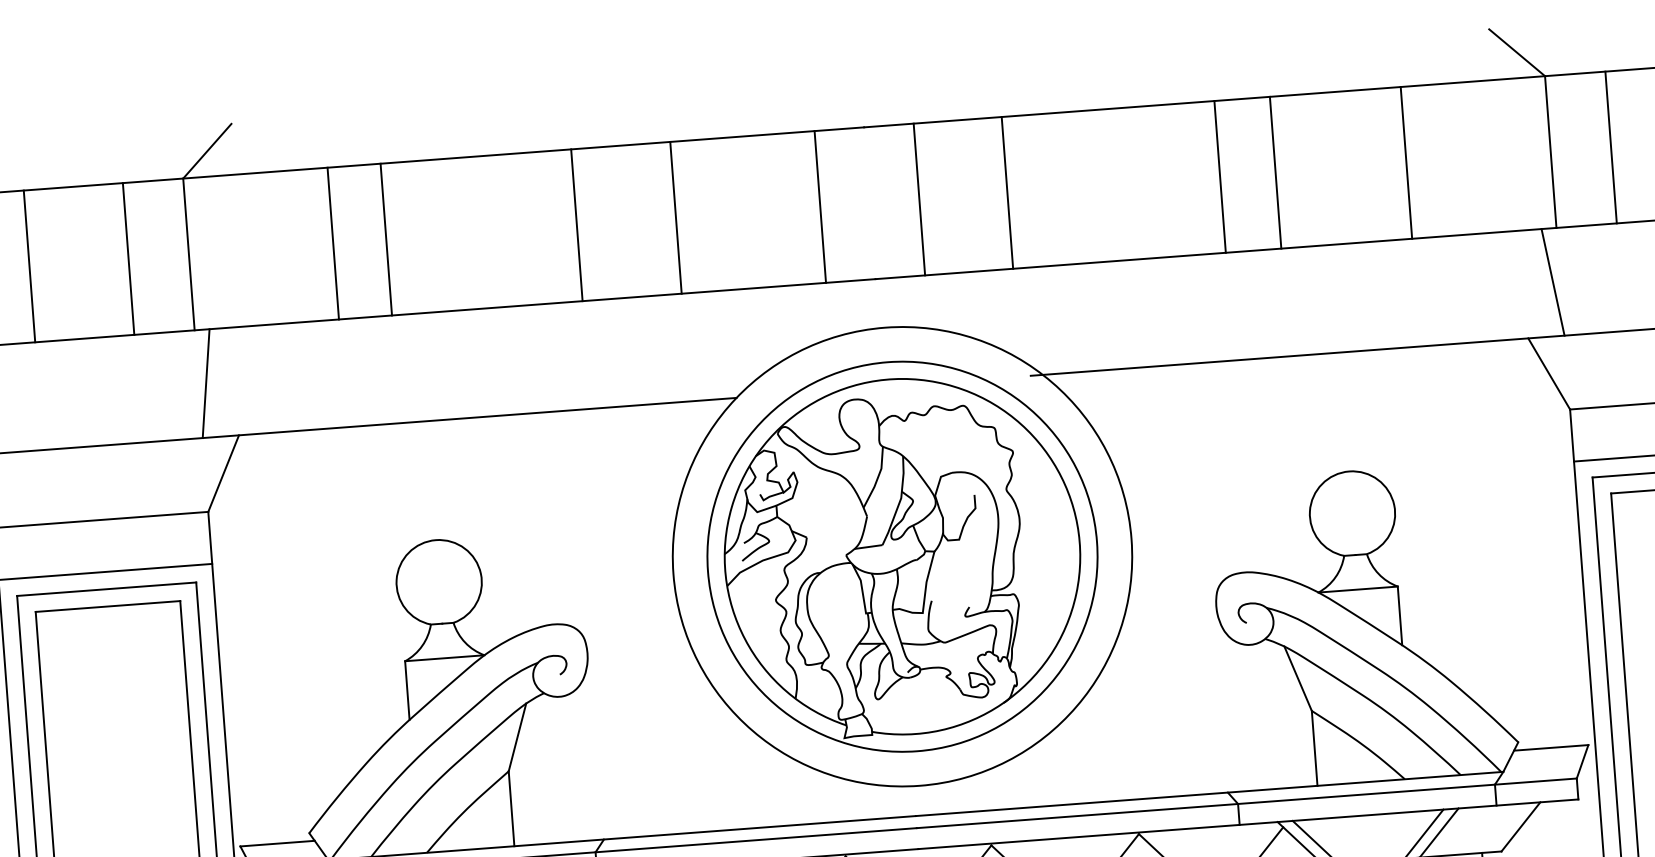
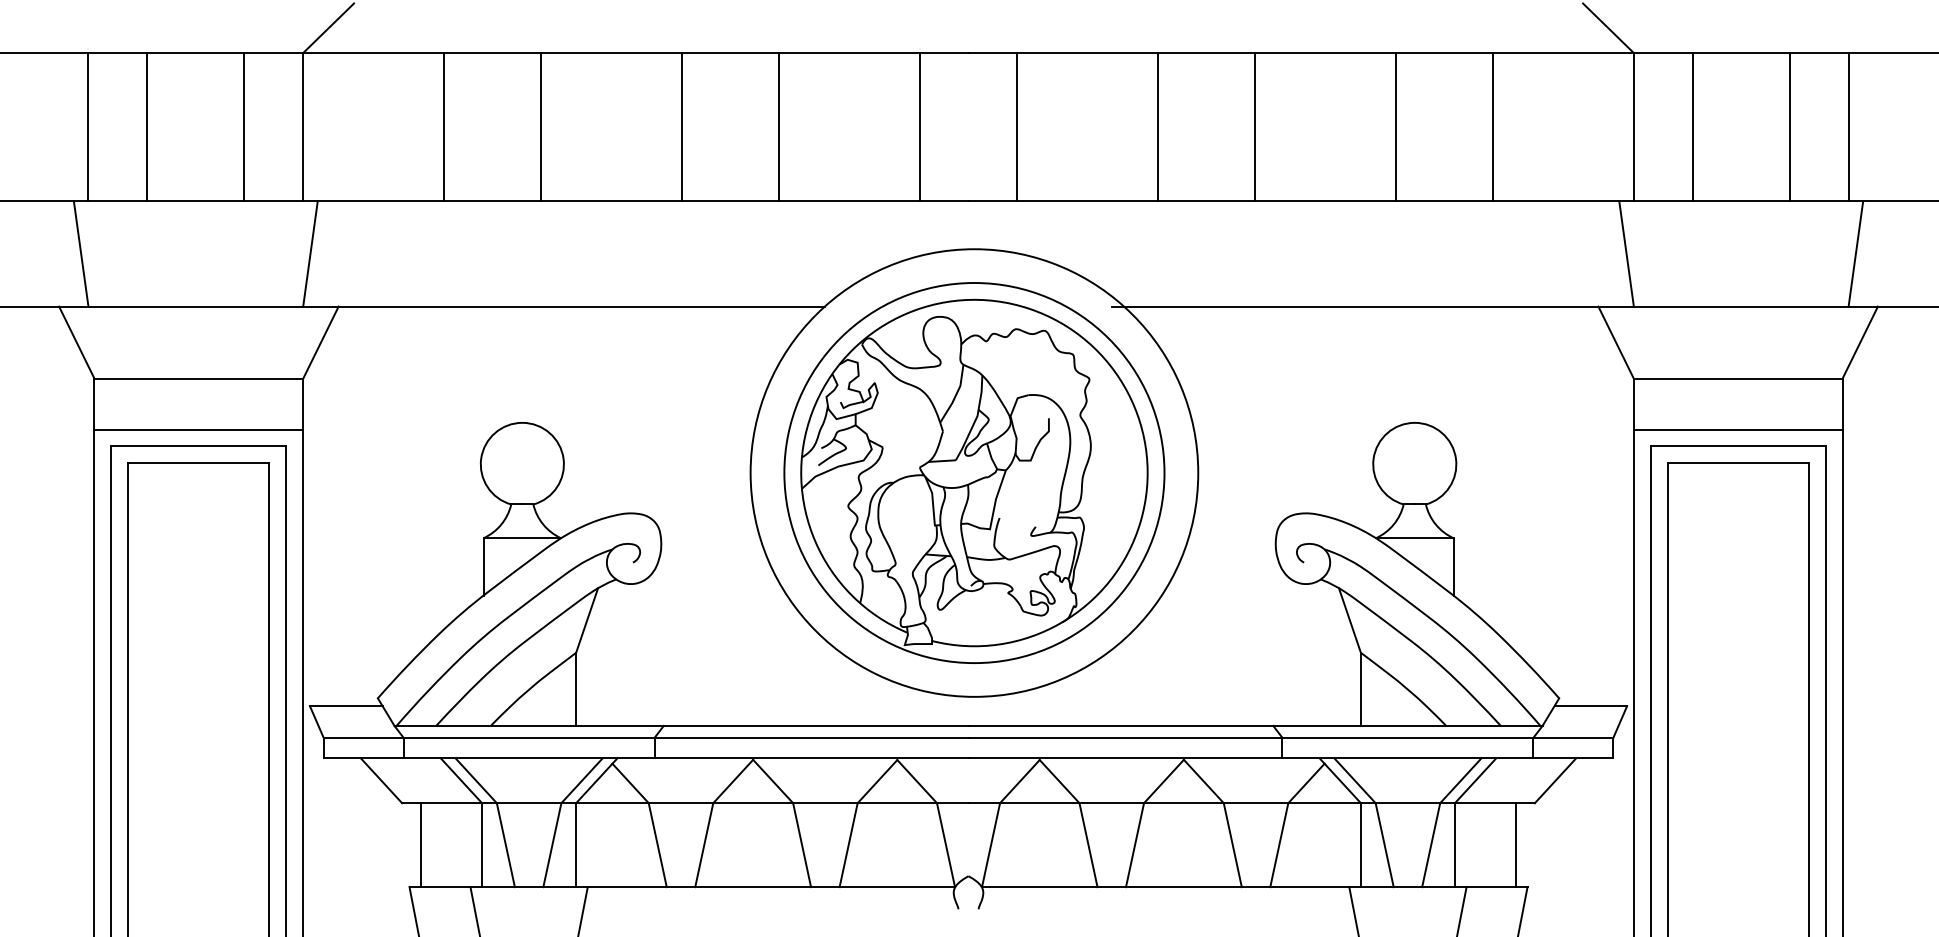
line: (1276, 173) -> (1396, 127), moved
line: (1219, 177) -> (1254, 127), moved
line: (1006, 193) -> (1157, 127), moved
line: (386, 239) -> (541, 127), moved

